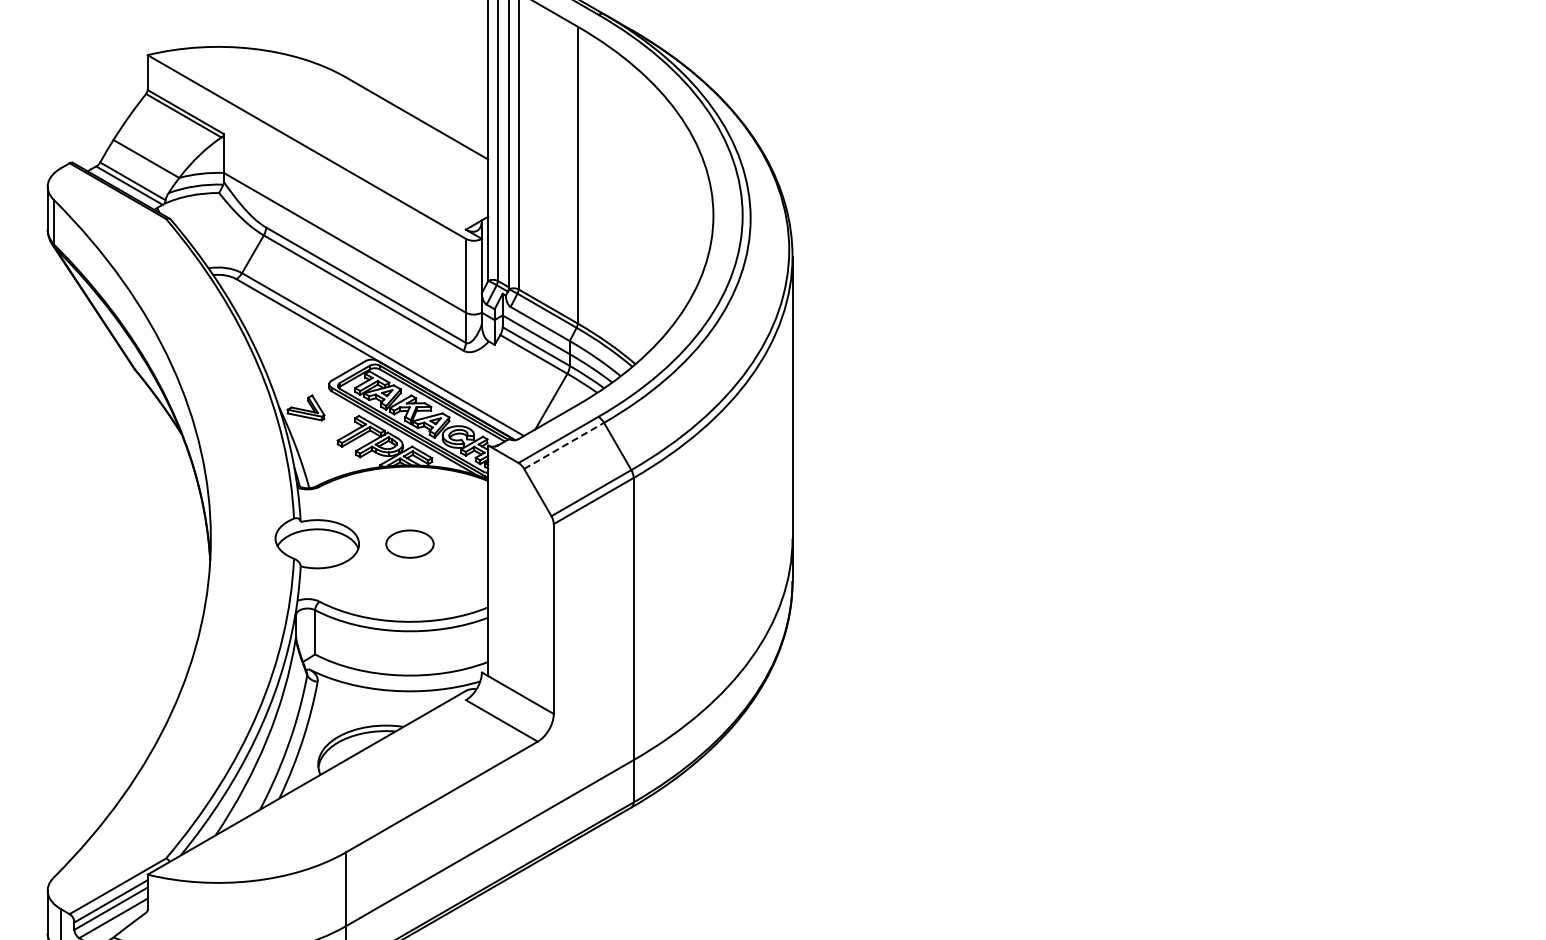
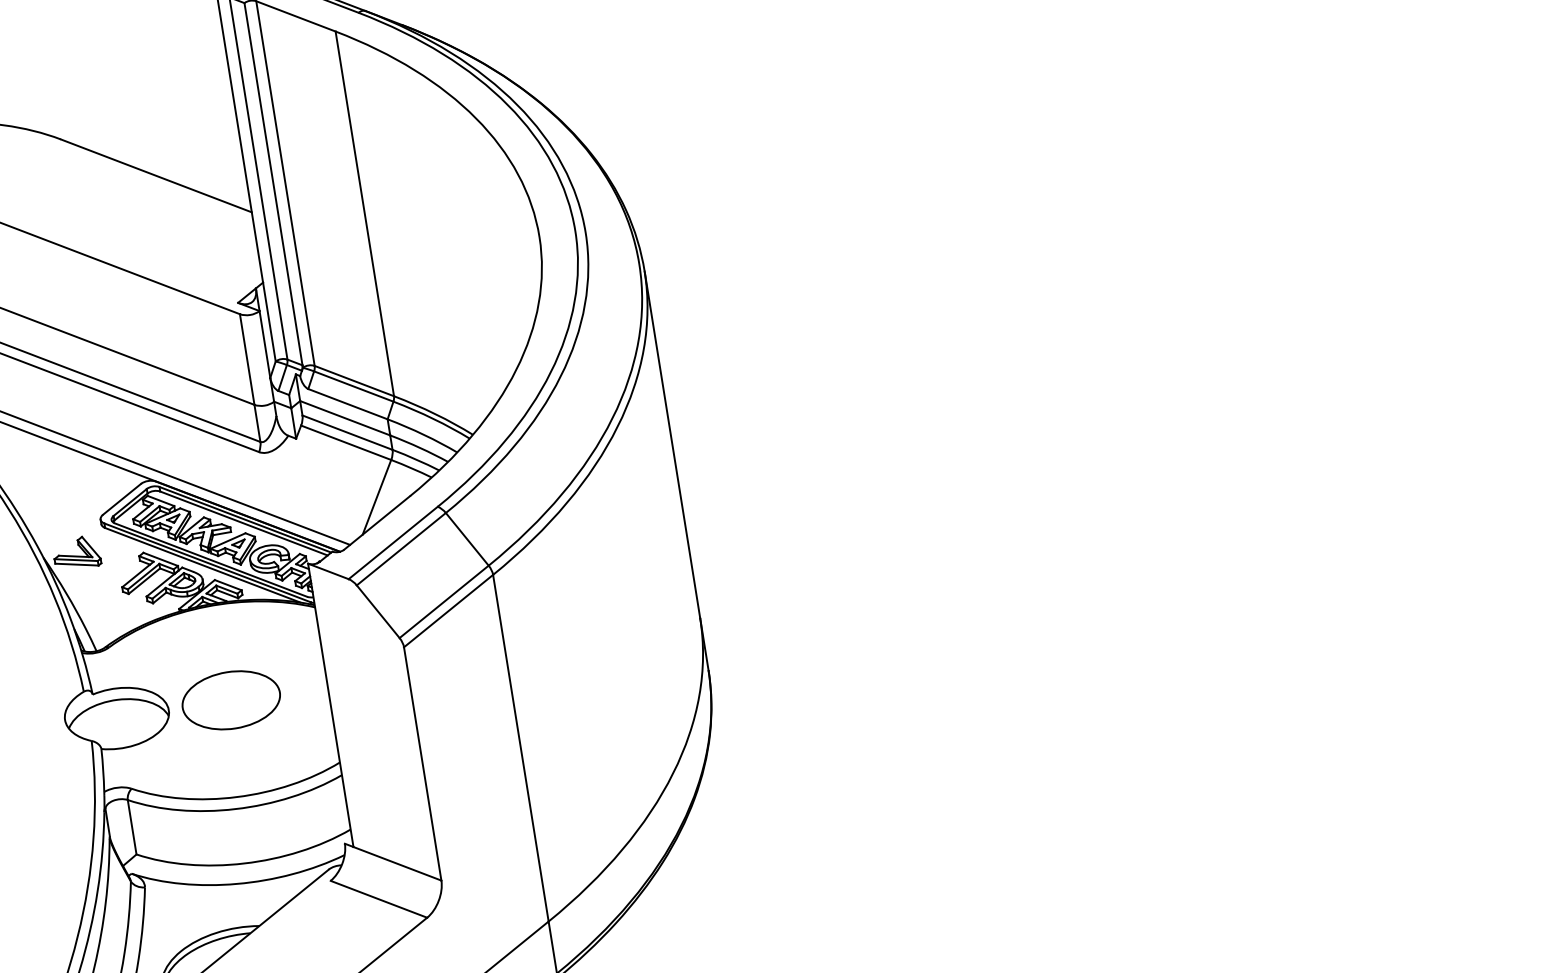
line: (564, 445) -> (401, 548), dashed -> solid
part: (409, 543) -> (230, 699), size x1.67

